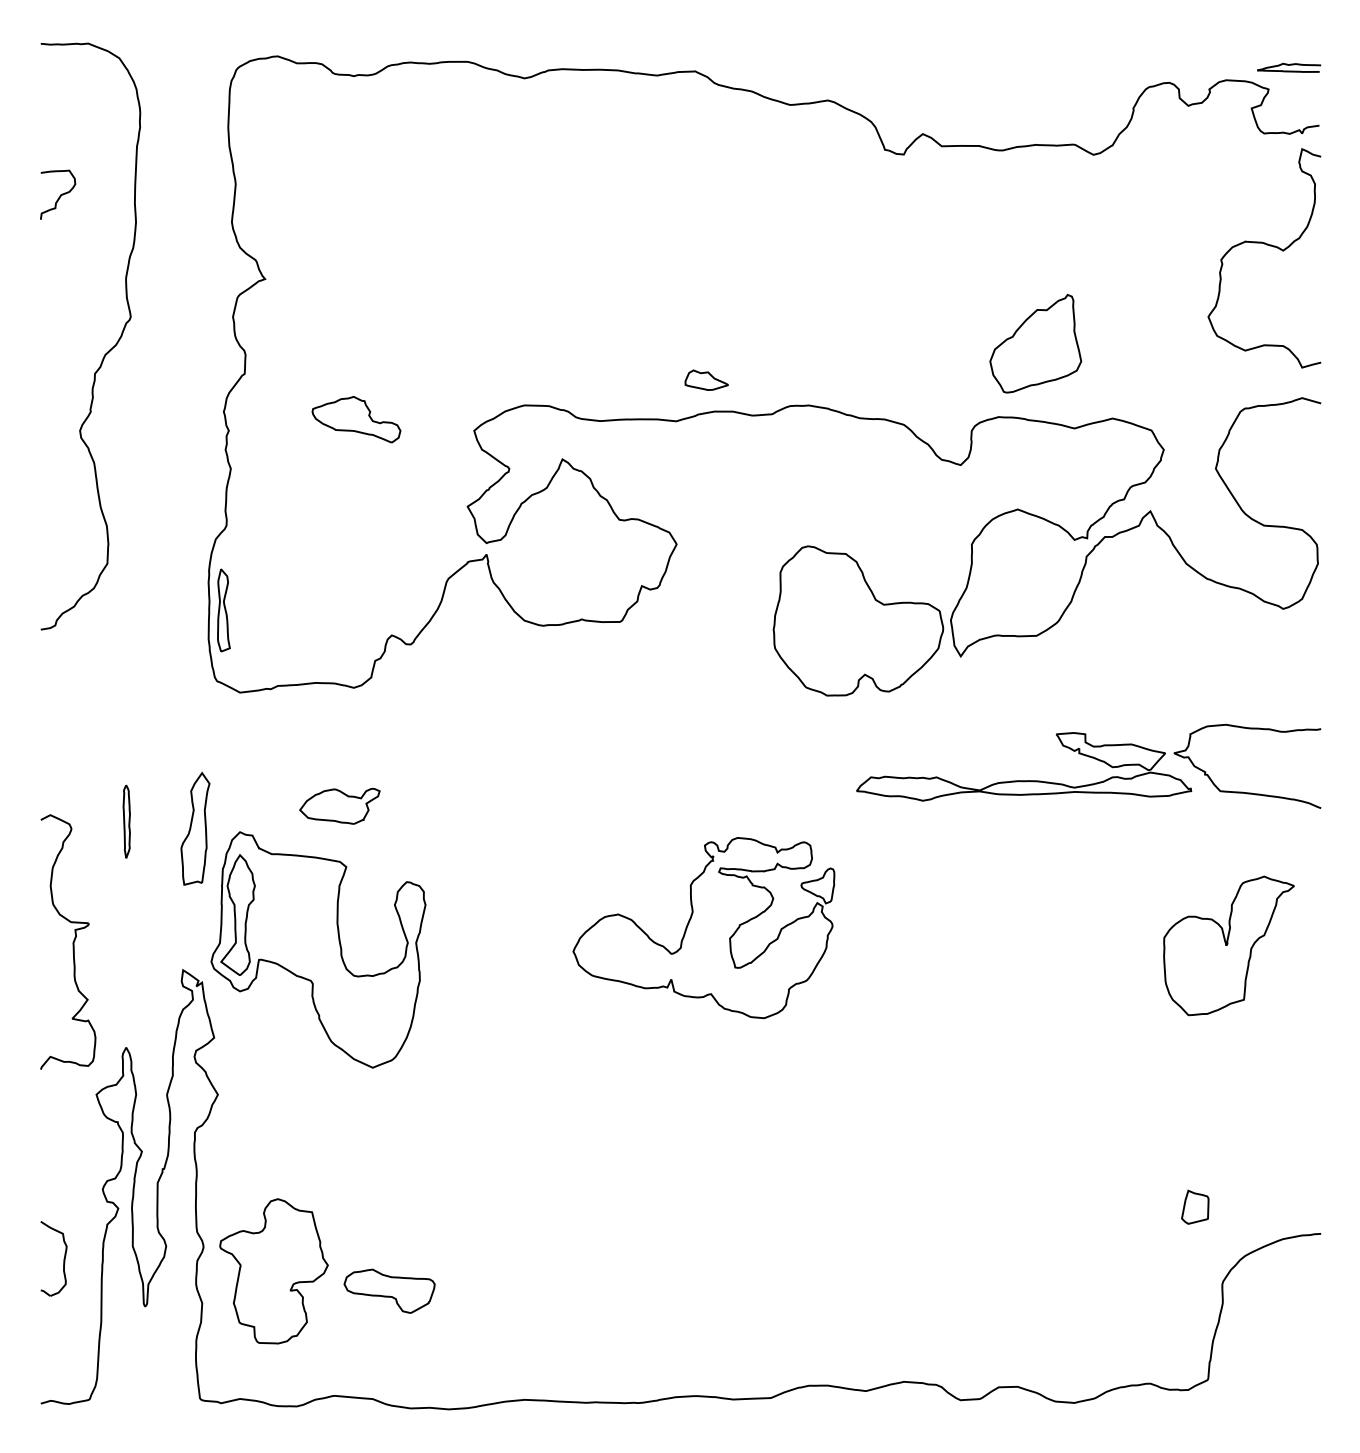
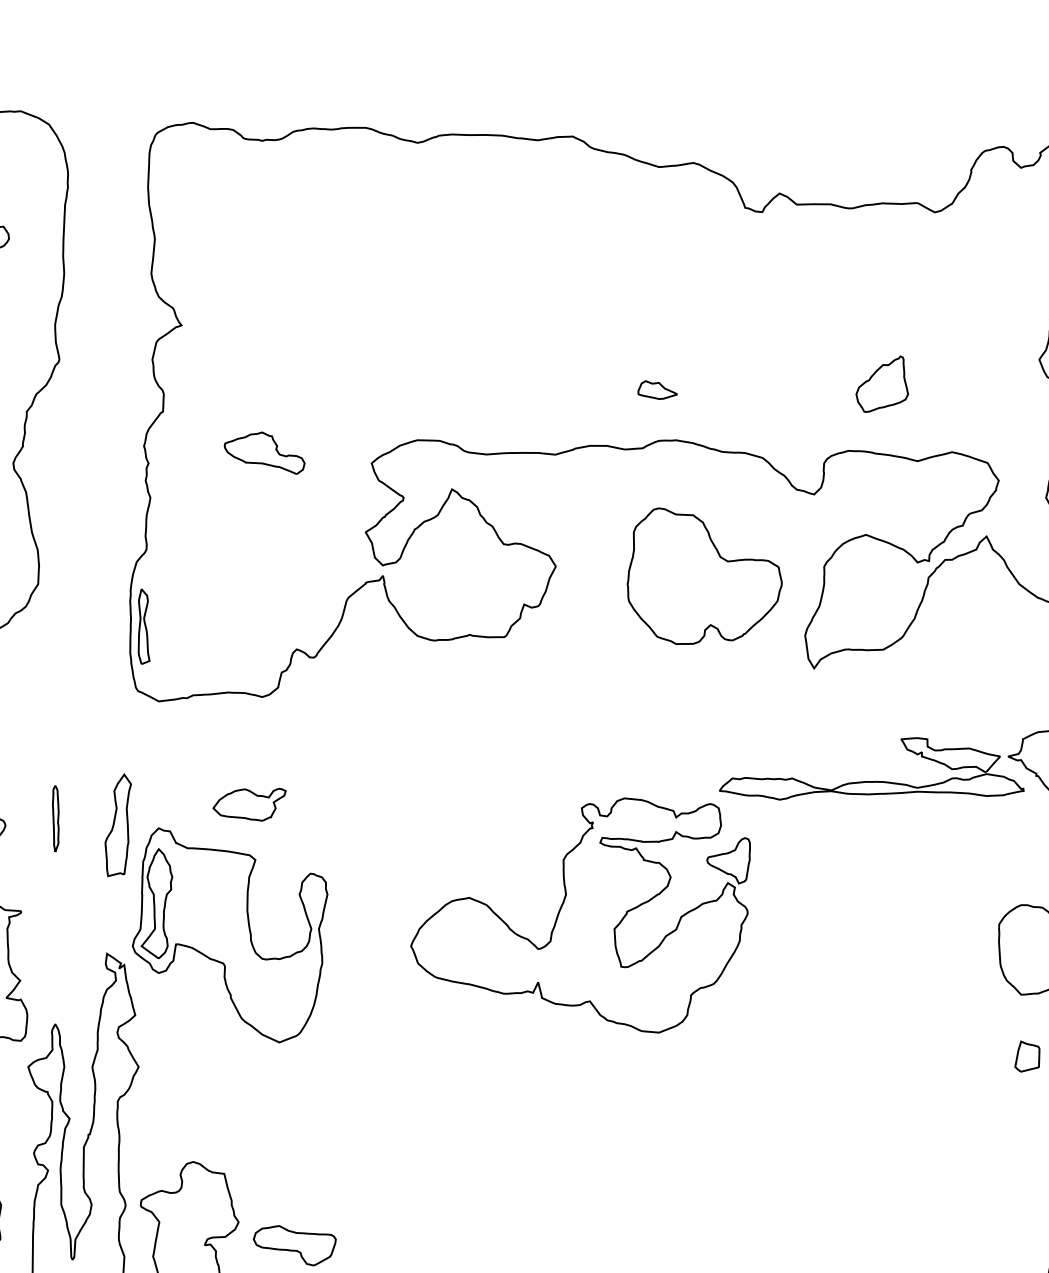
part: (1035, 343) -> (882, 383), size x0.62
part: (706, 379) -> (657, 389), moved
part: (858, 620) -> (704, 575), moved
part: (703, 927) -> (580, 914), size x1.43
part: (1195, 1206) -> (1027, 1055), moved

